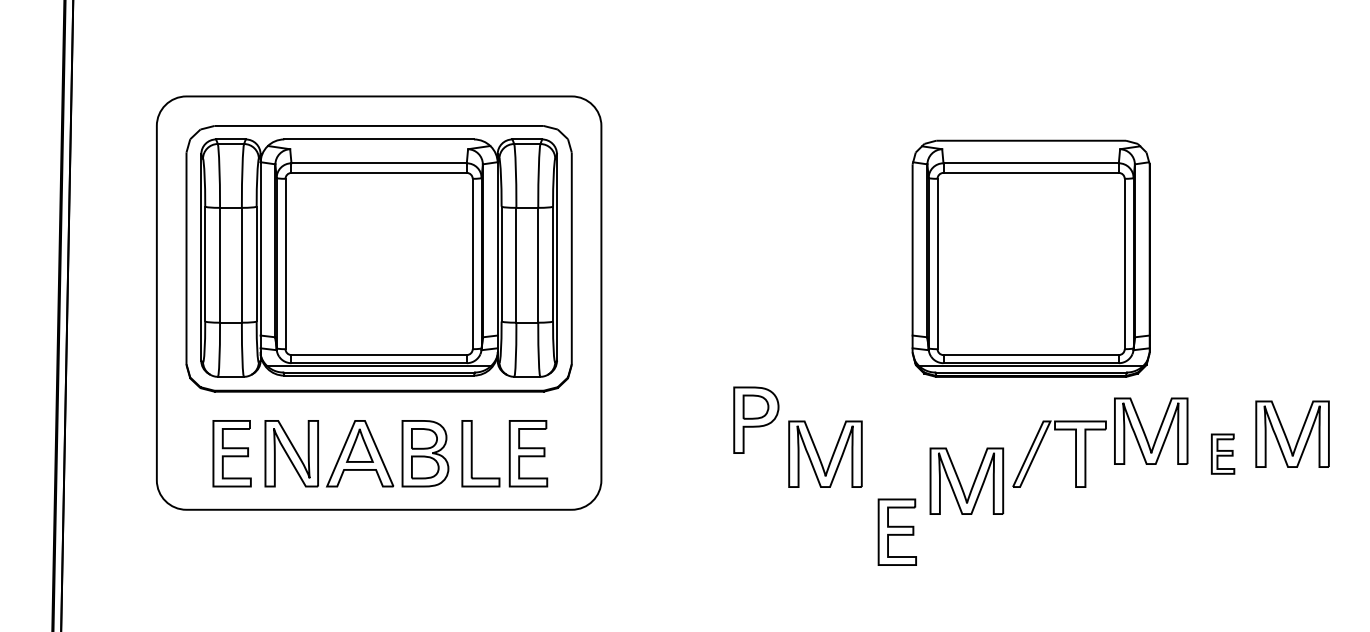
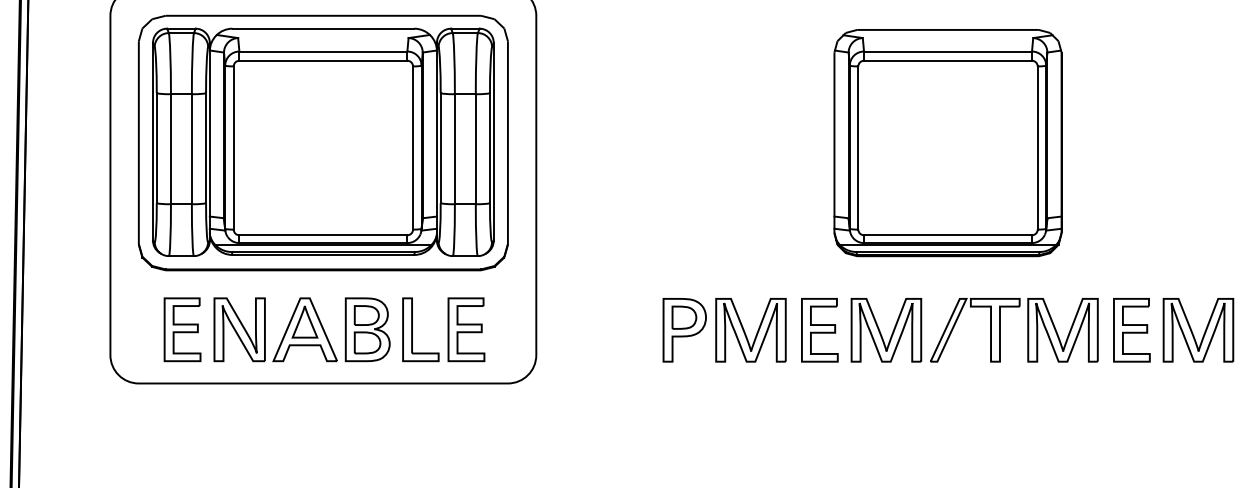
part: (756, 419) -> (684, 329), moved
part: (1157, 432) -> (1069, 331), moved
part: (1286, 435) -> (1192, 331), moved
part: (1222, 453) -> (1131, 329), size x1.67
part: (960, 481) -> (880, 330), moved
part: (896, 531) -> (819, 329), moved

